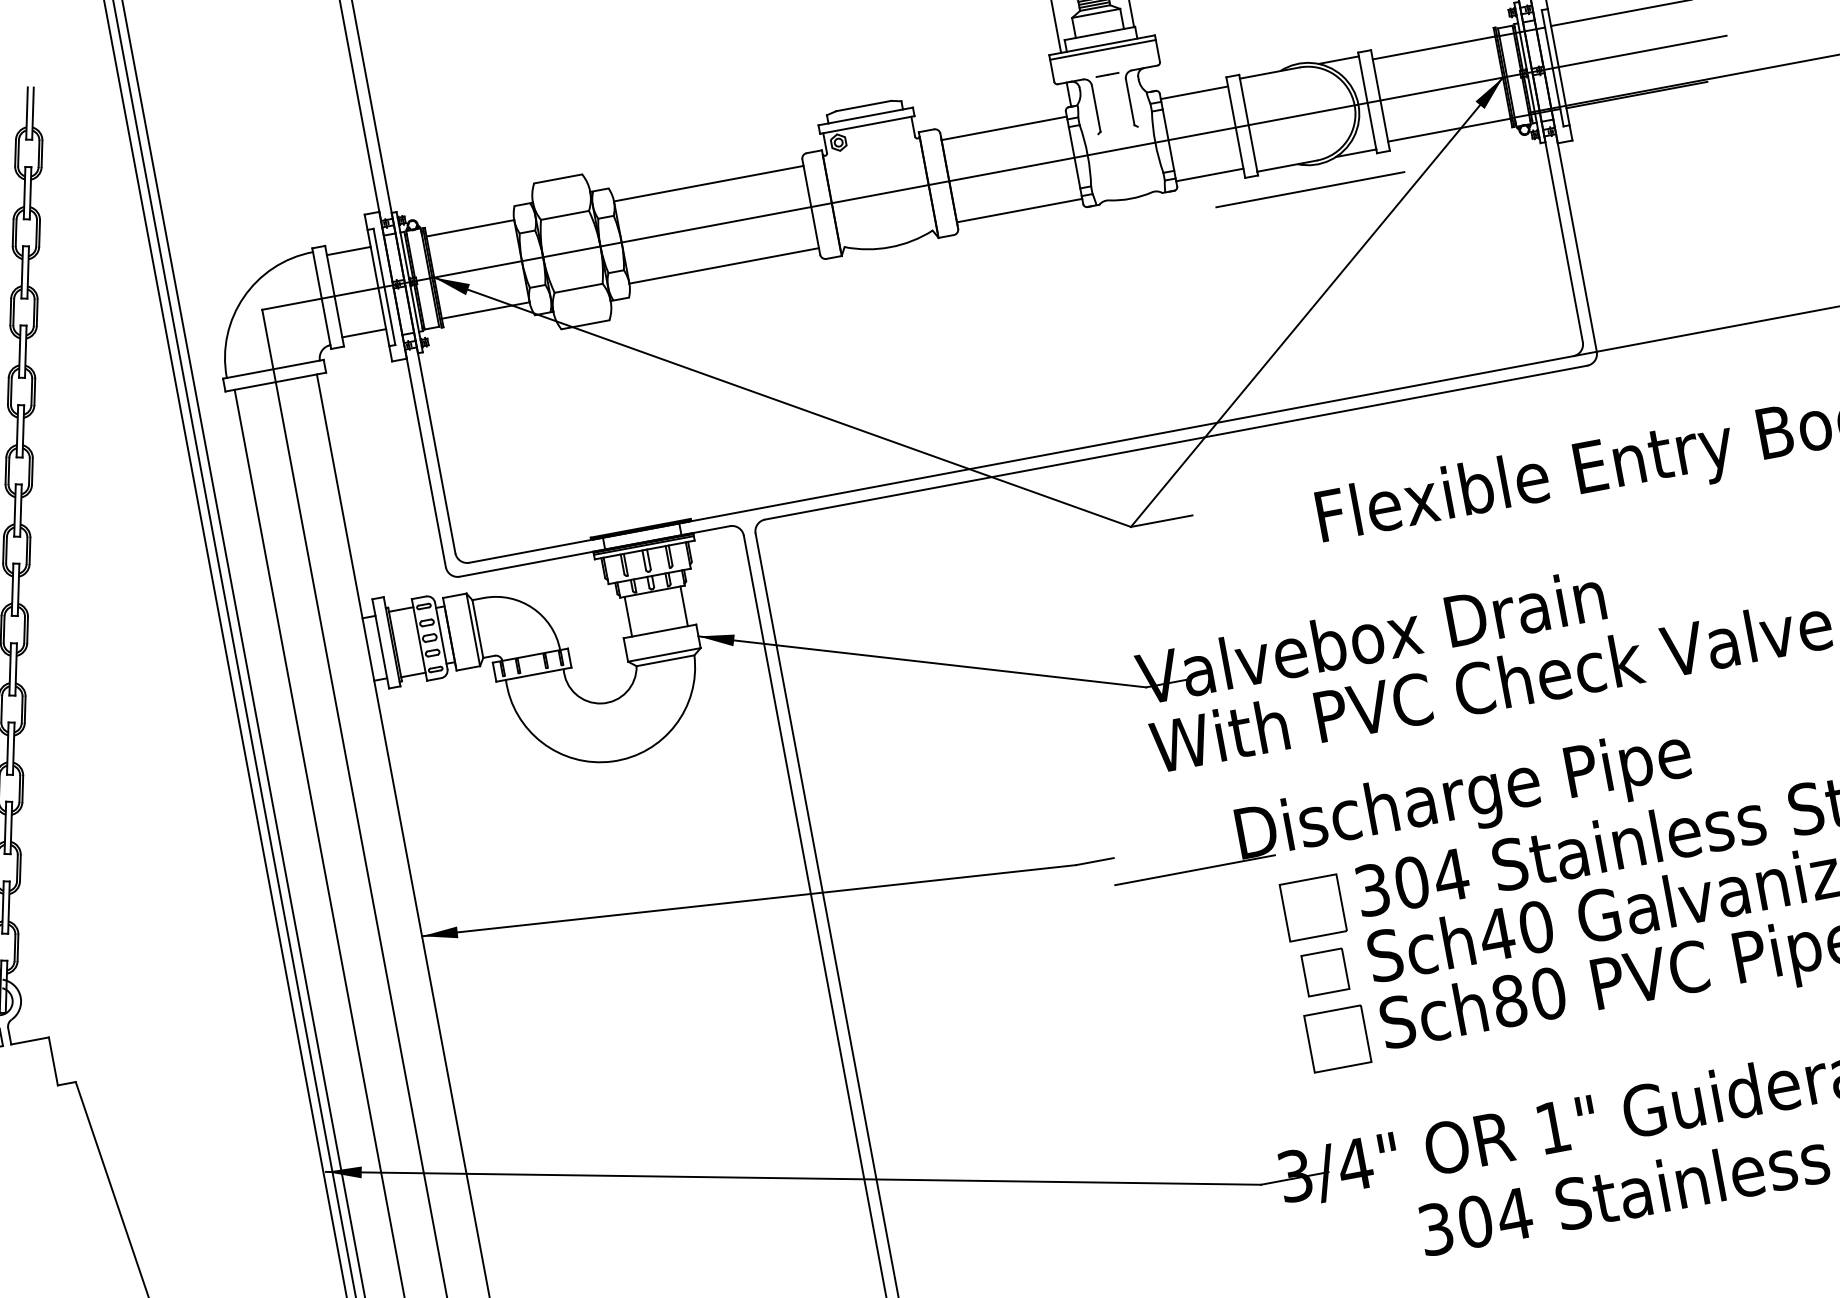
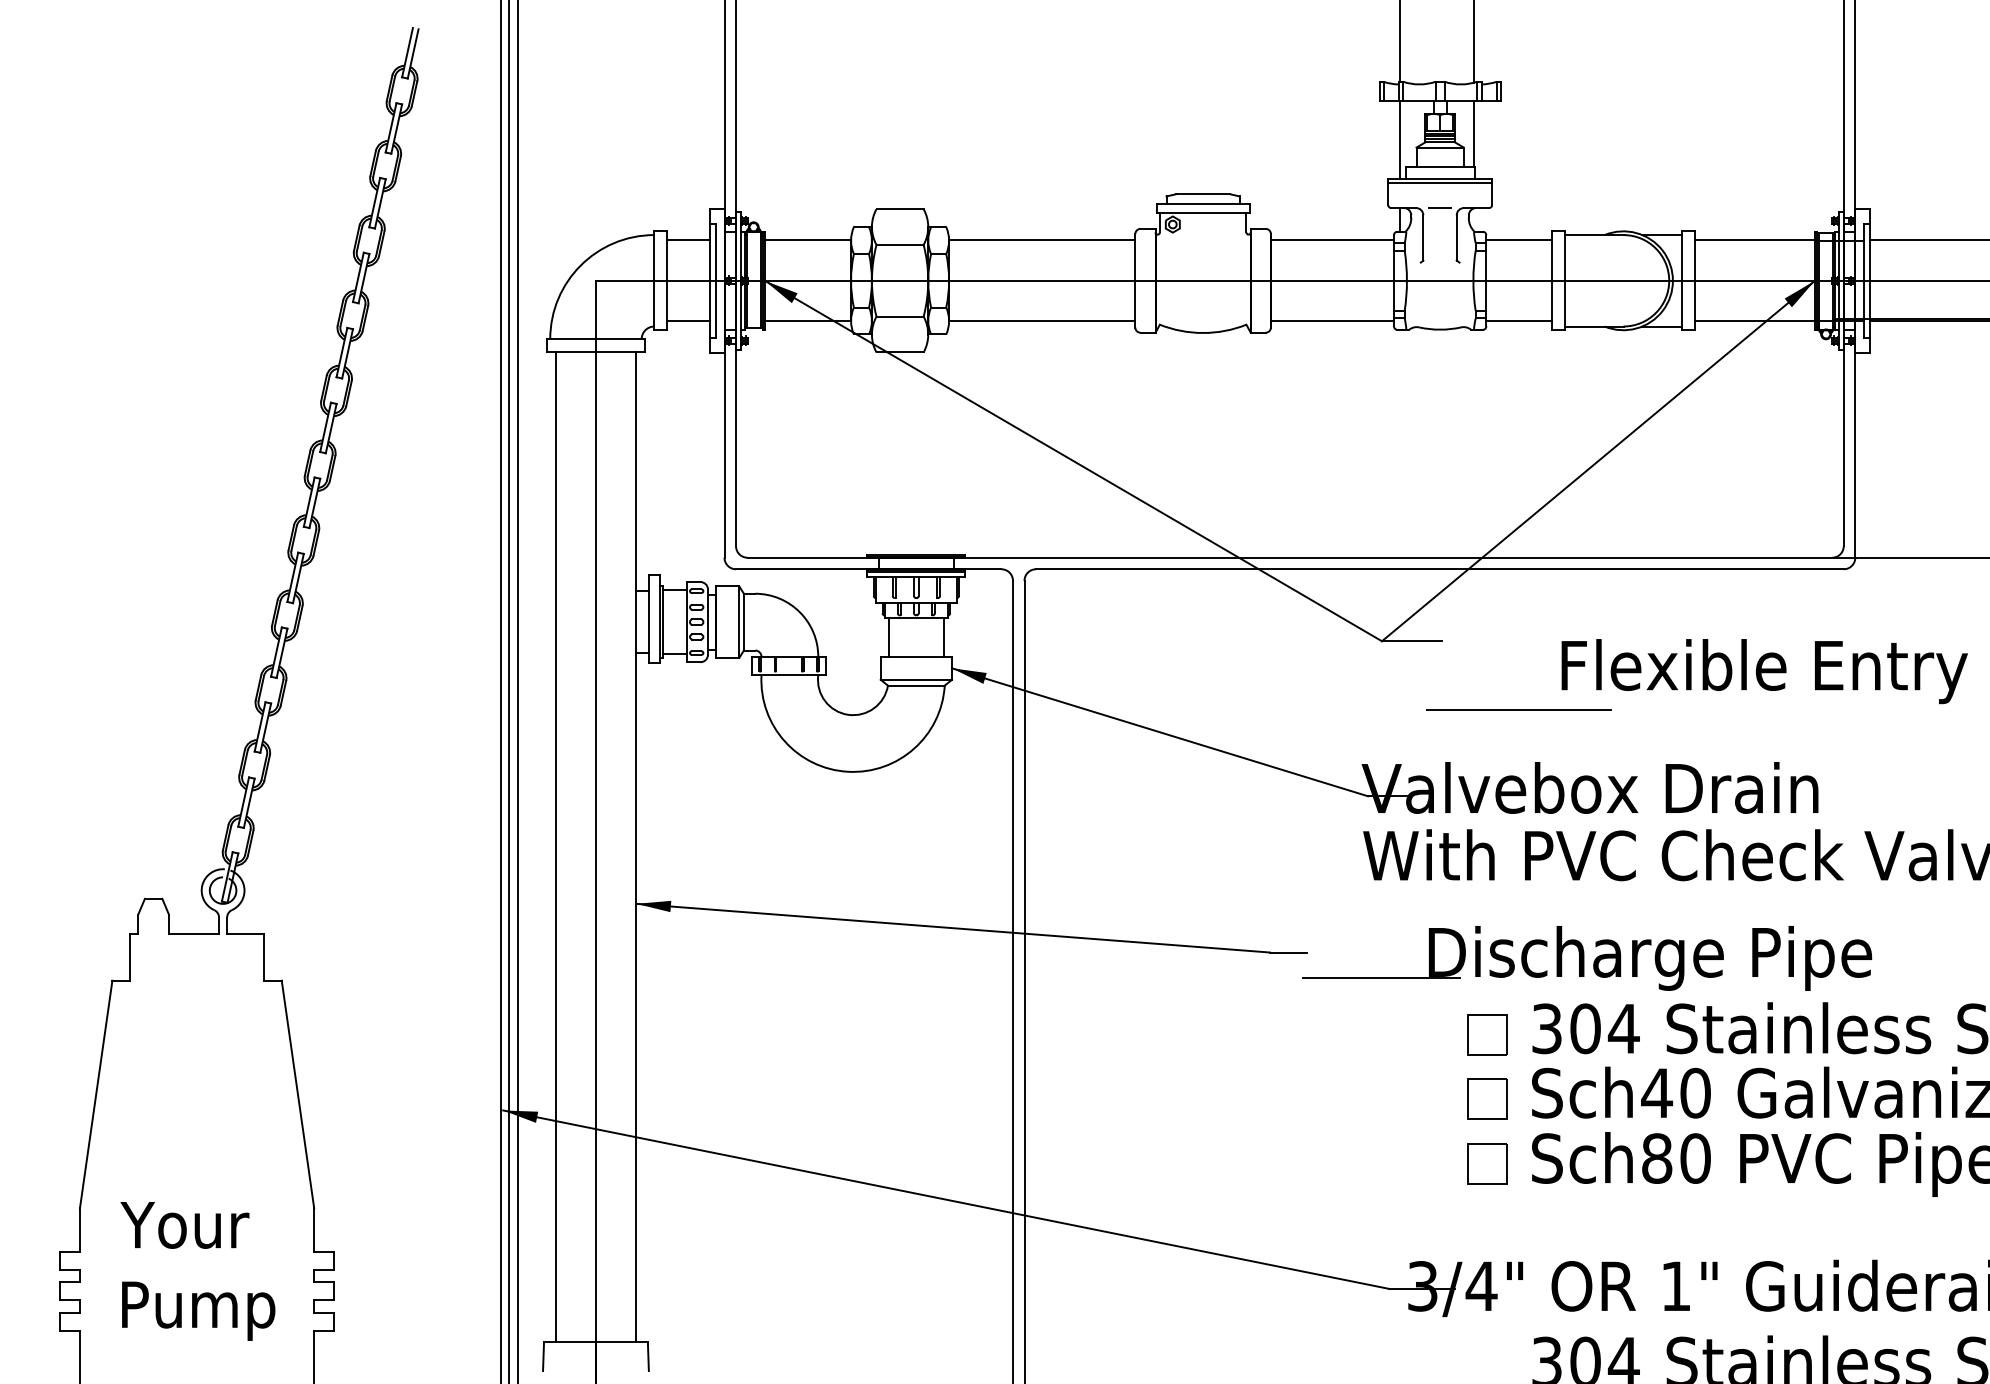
line: (1309, 189) -> (1518, 709), moved
part: (1313, 907) -> (1487, 1034), size x0.71
part: (1337, 1038) -> (1487, 1163), size x0.71

